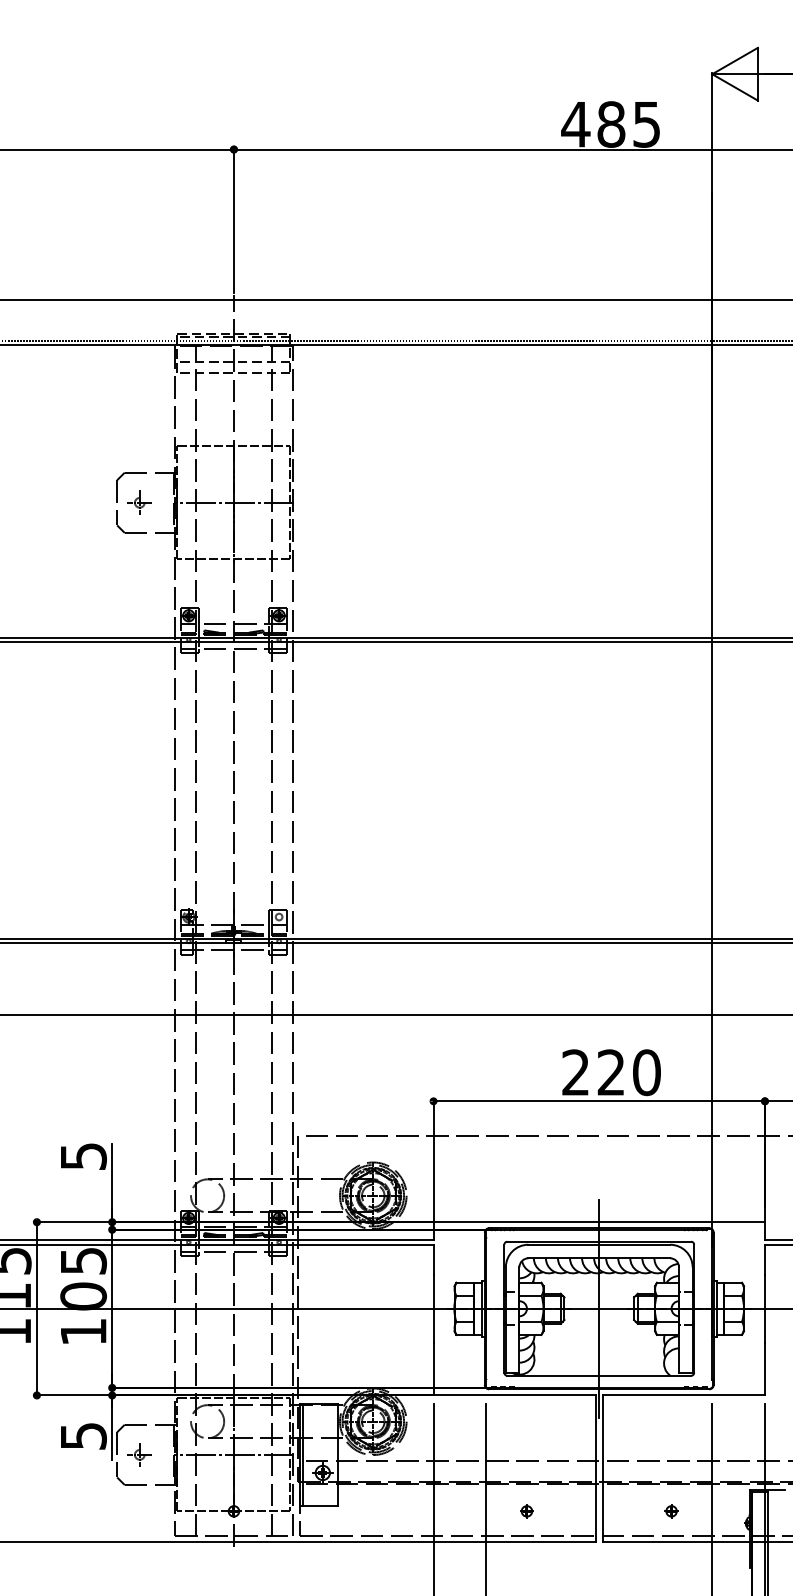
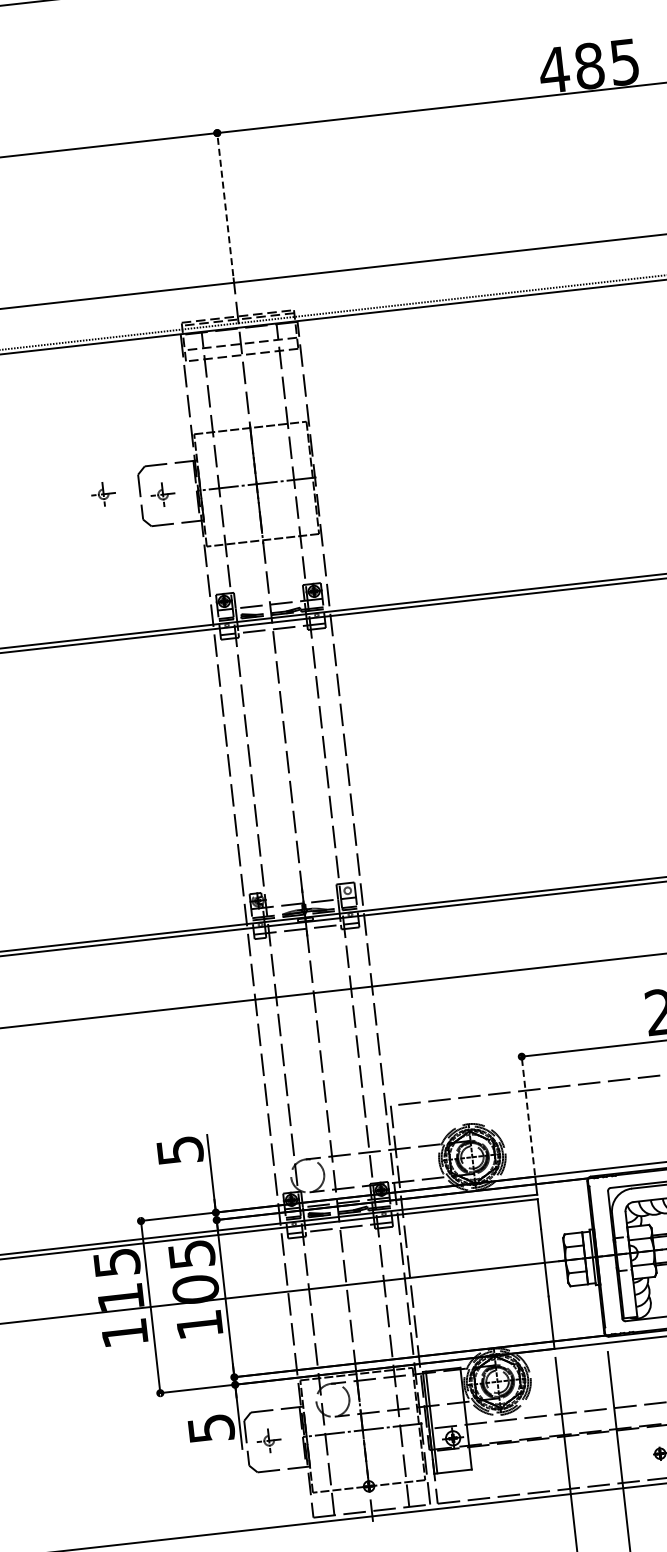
line: (233, 220) -> (224, 203), solid -> dashed
part: (80, 495) -> (103, 493), added
line: (433, 1159) -> (528, 1114), solid -> dashed

